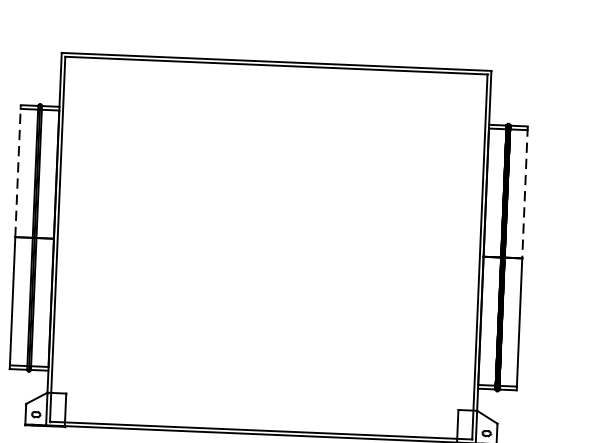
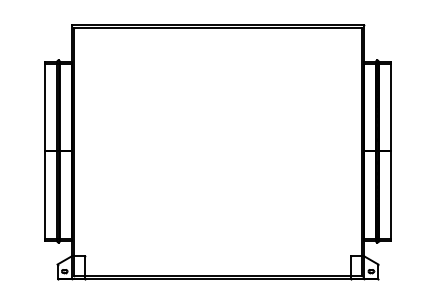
line: (18, 171) -> (45, 106), dashed -> solid
line: (524, 192) -> (390, 106), dashed -> solid

